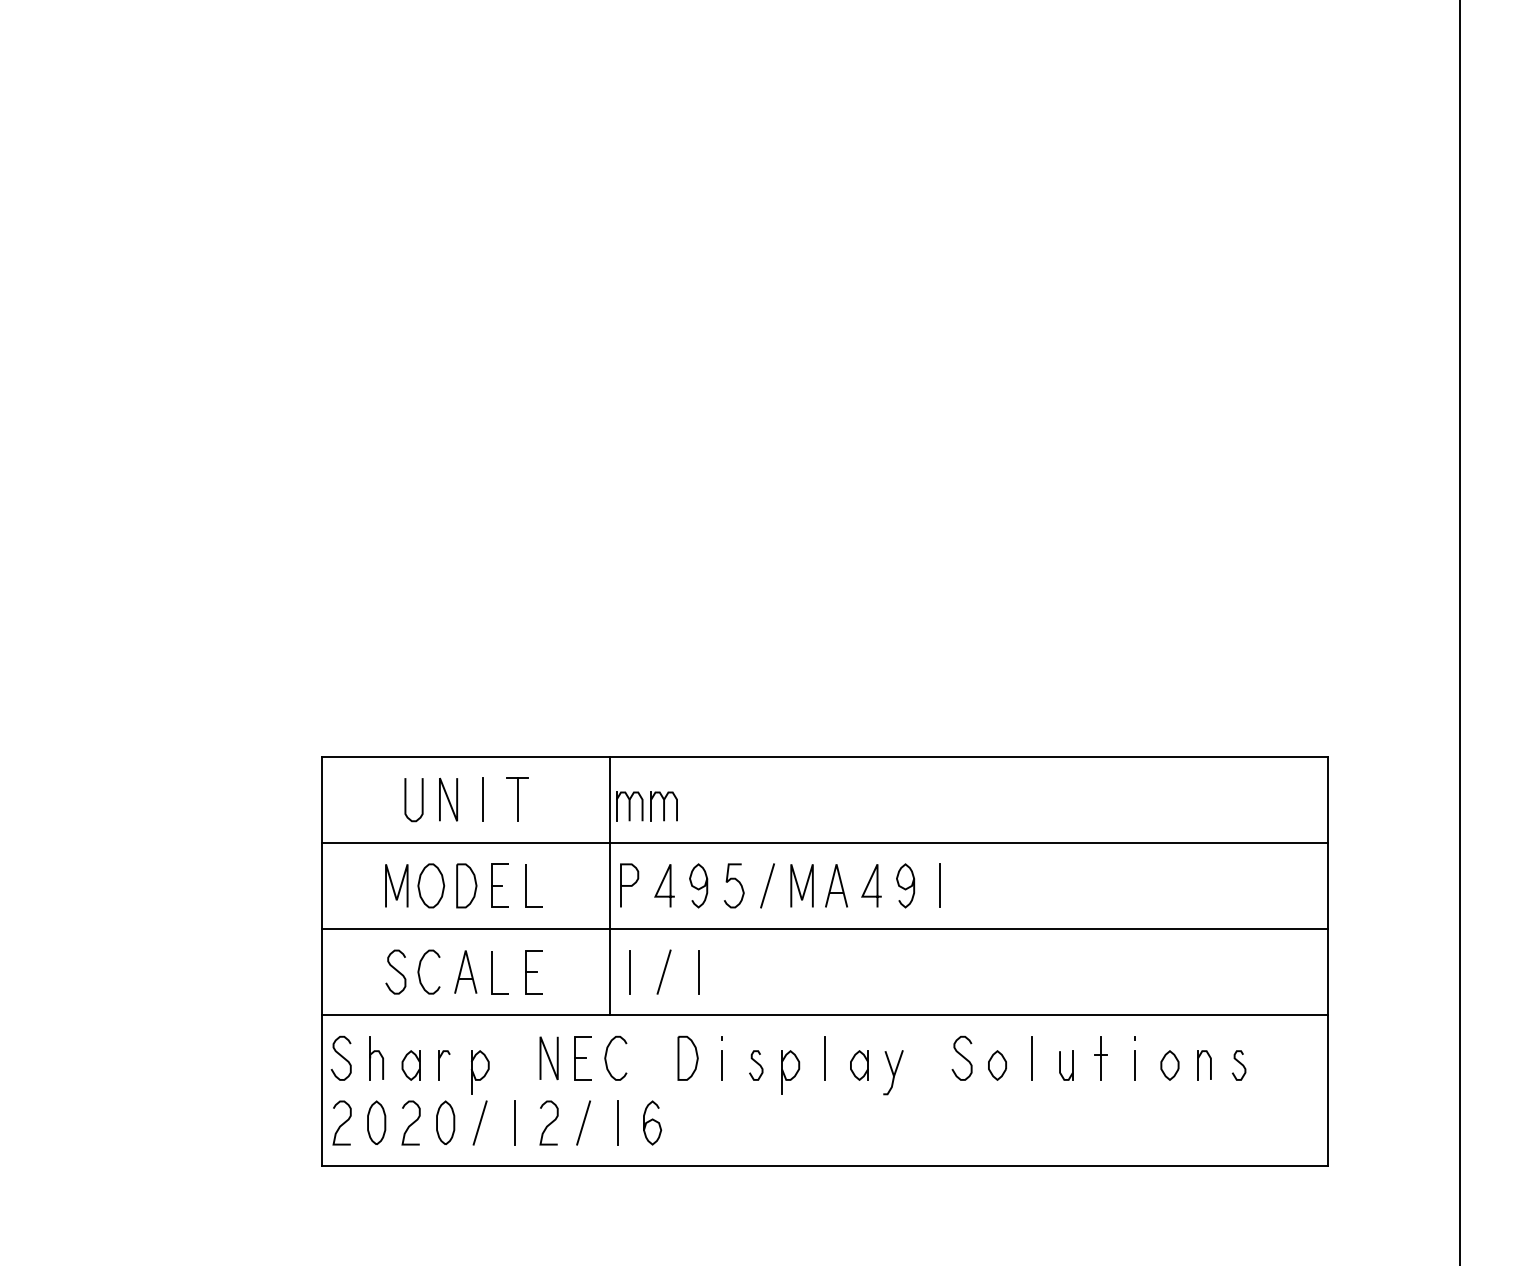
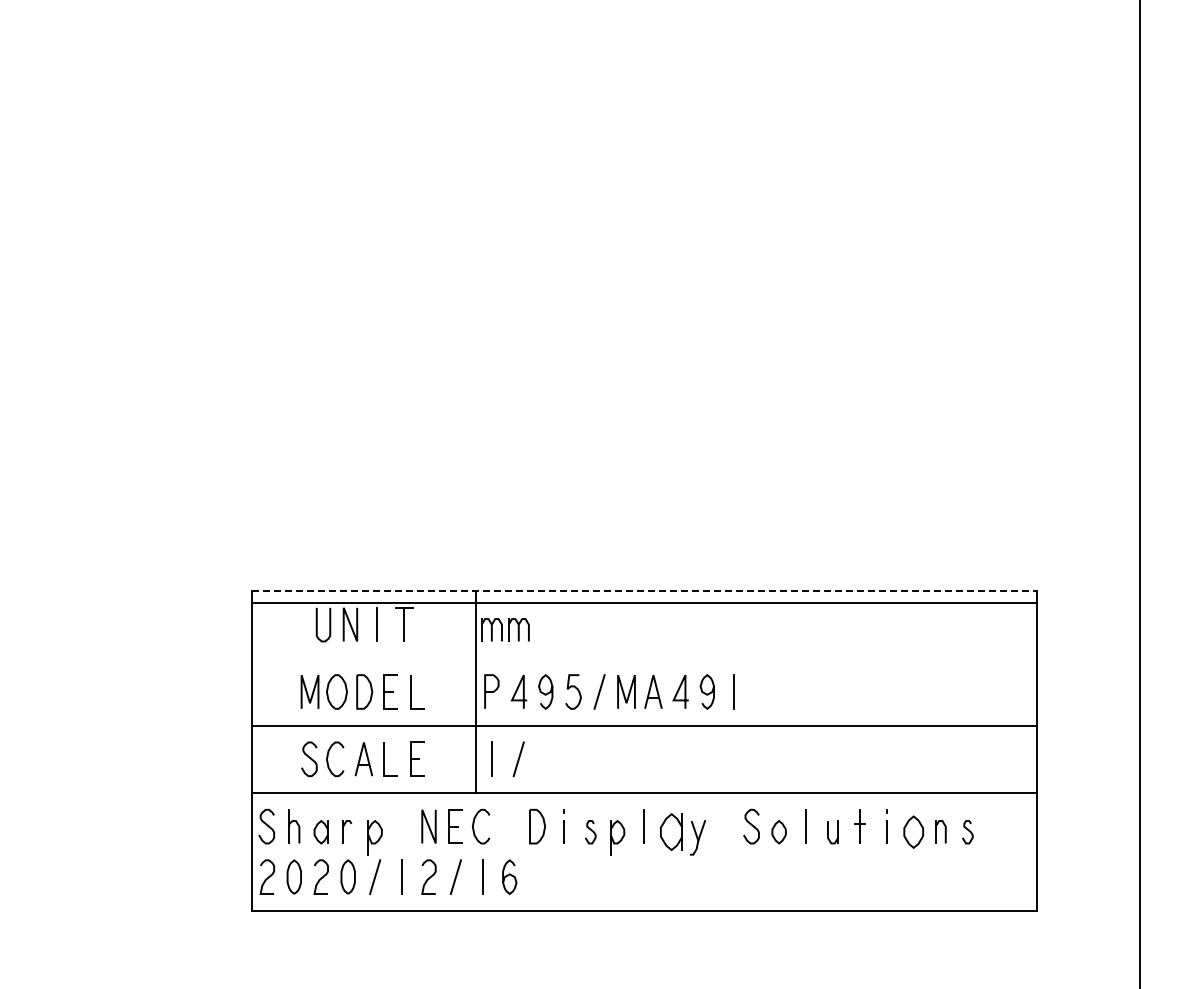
line: (825, 755) -> (644, 590), solid -> dashed
line: (825, 843) -> (644, 603), moved
line: (698, 972) -> (545, 759), removed
part: (858, 1065) -> (670, 832), size x1.6
part: (1169, 1065) -> (913, 832), size x1.4

